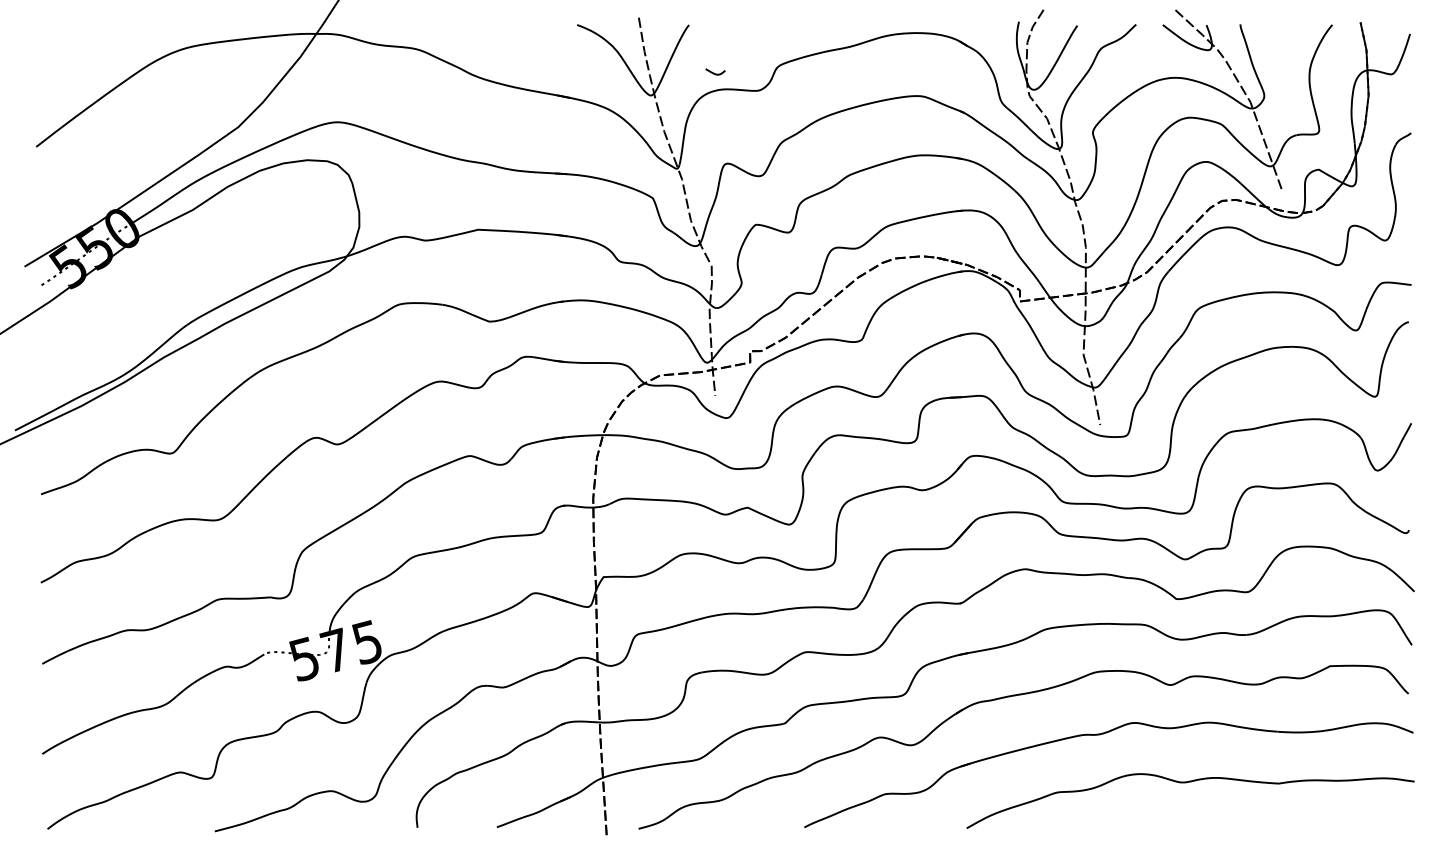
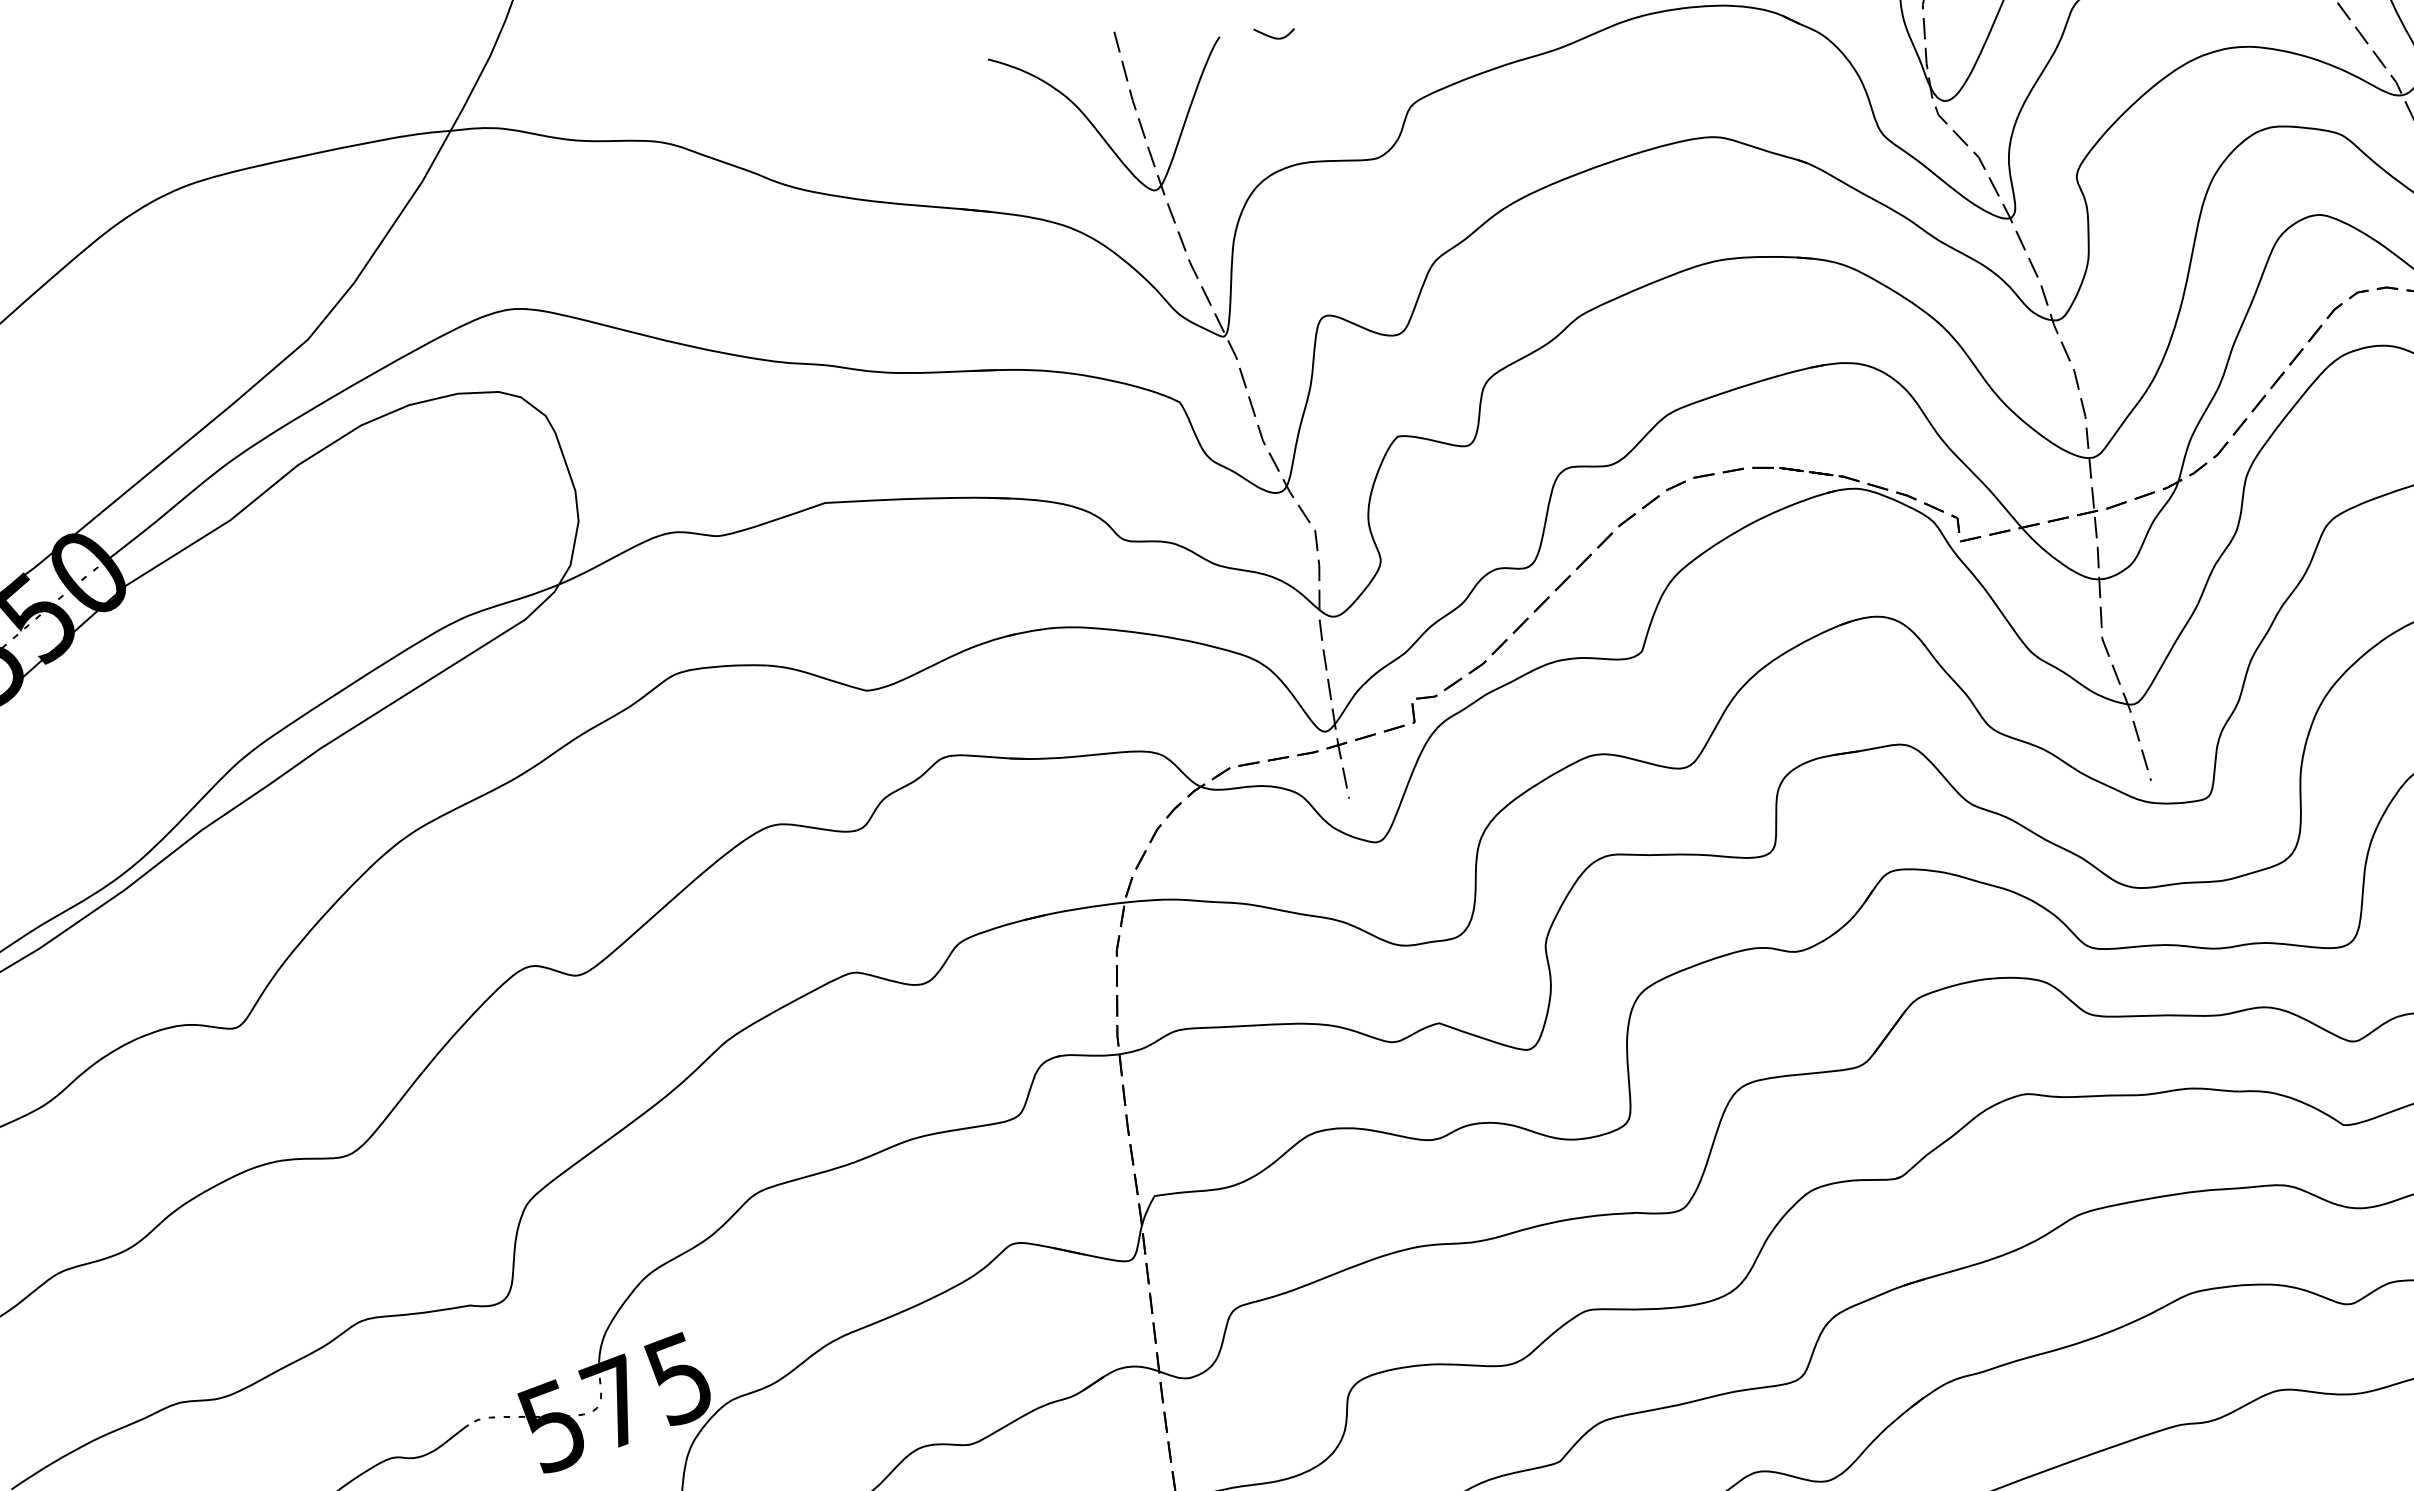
curve: (714, 72) -> (1272, 34), moved

